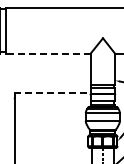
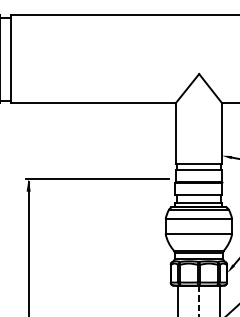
line: (48, 53) -> (93, 103), dashed -> solid
line: (50, 92) -> (97, 178), dashed -> solid

